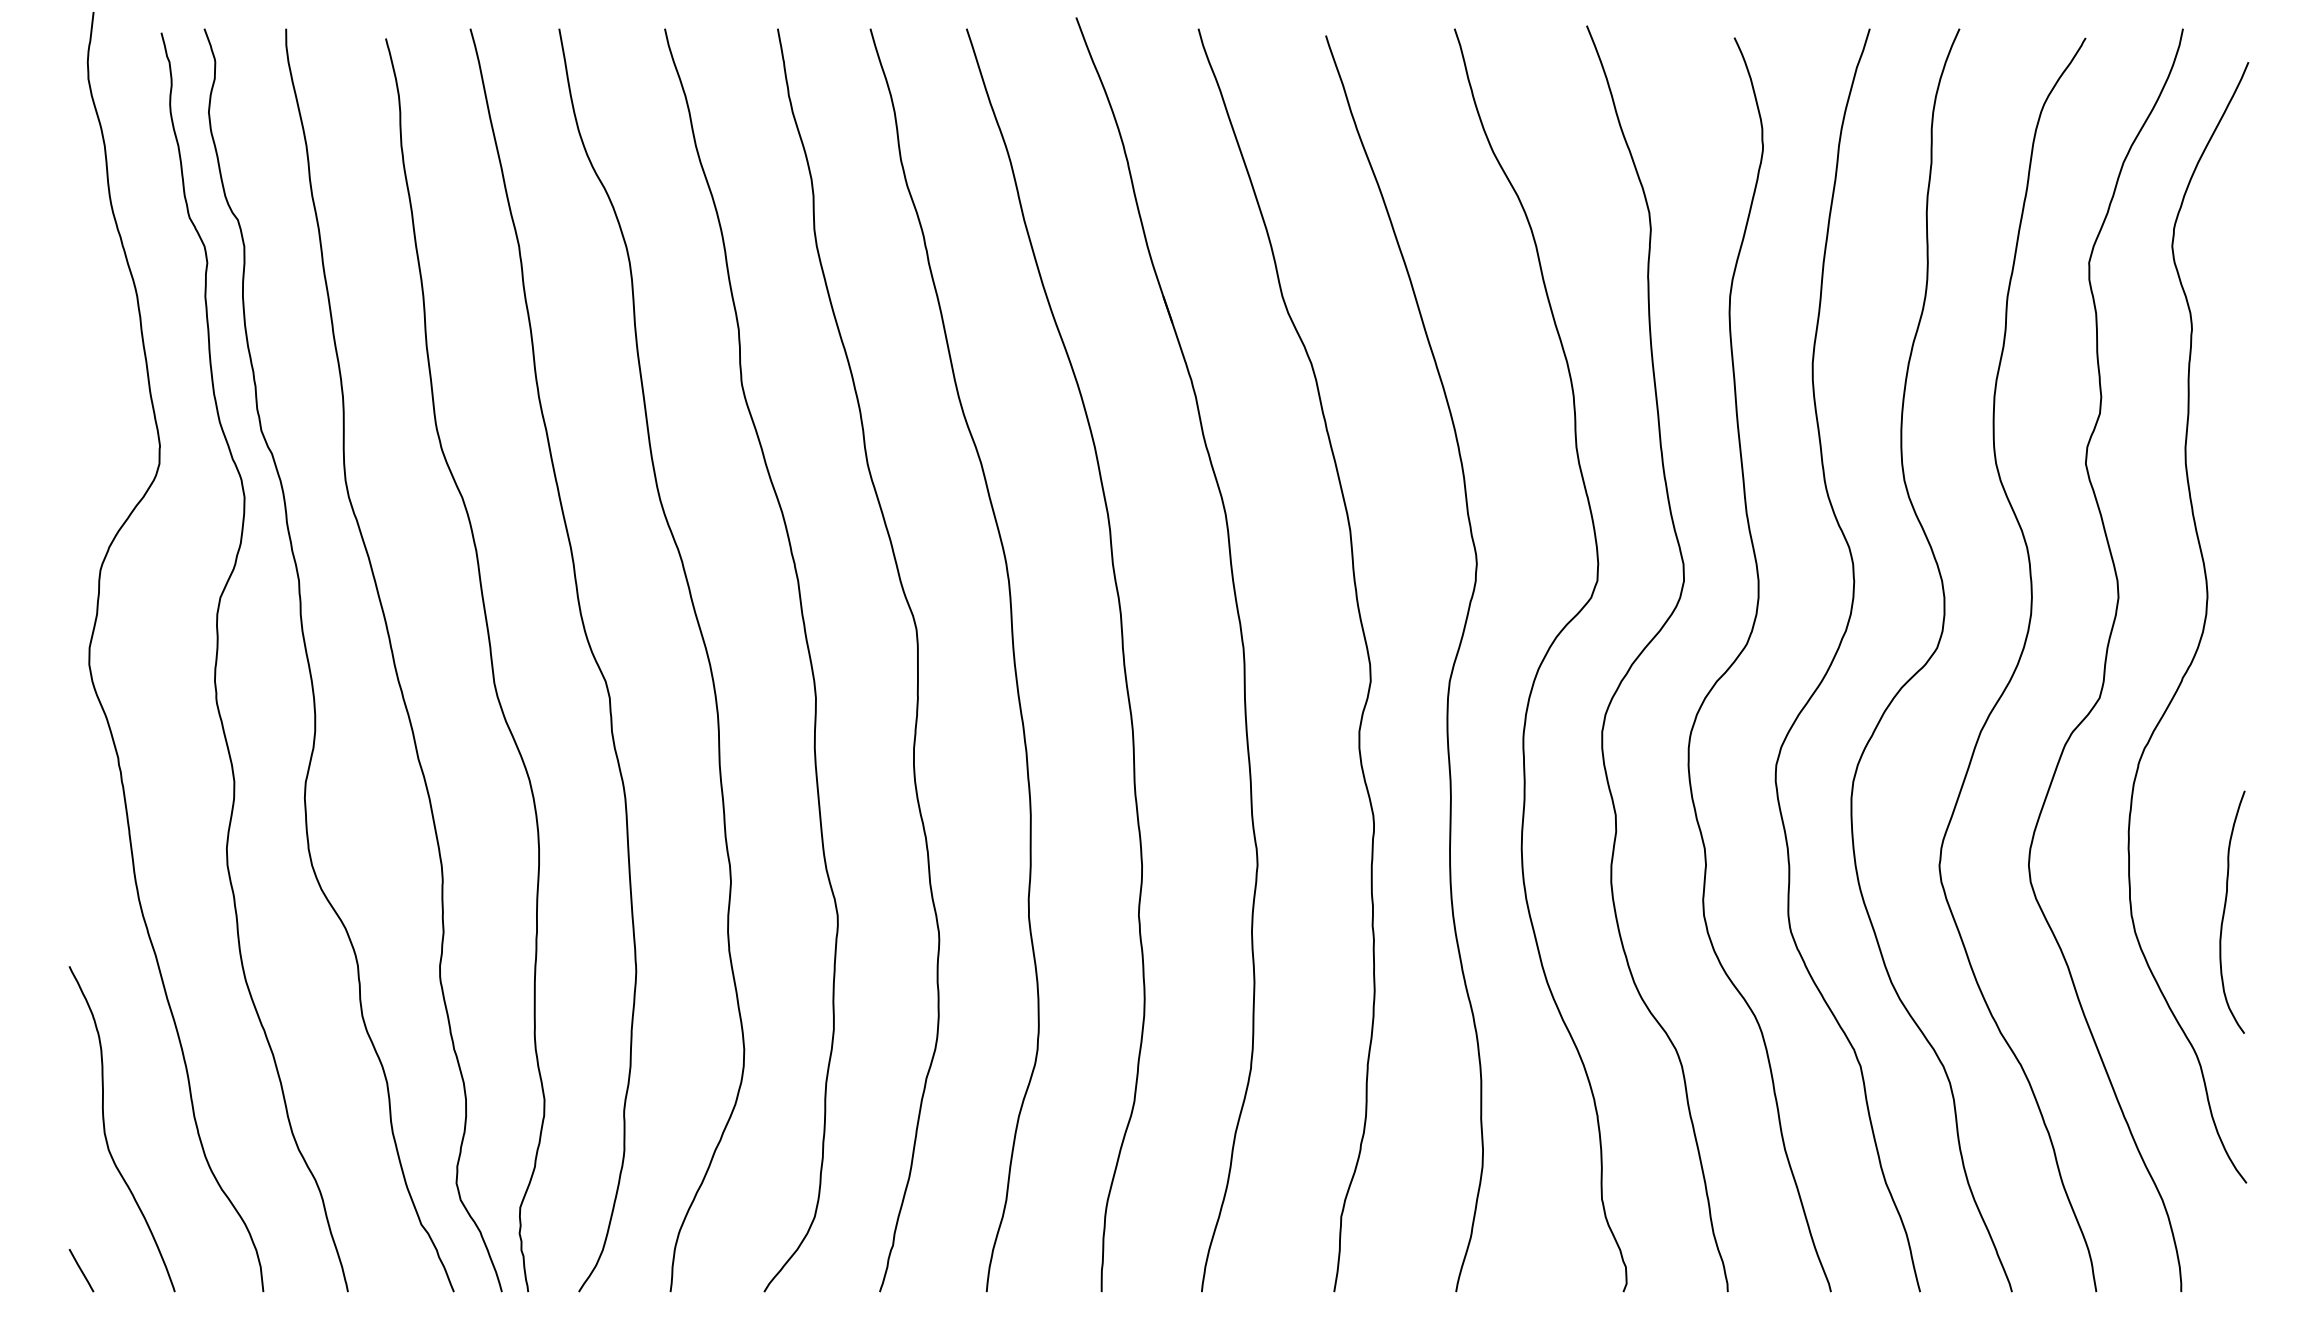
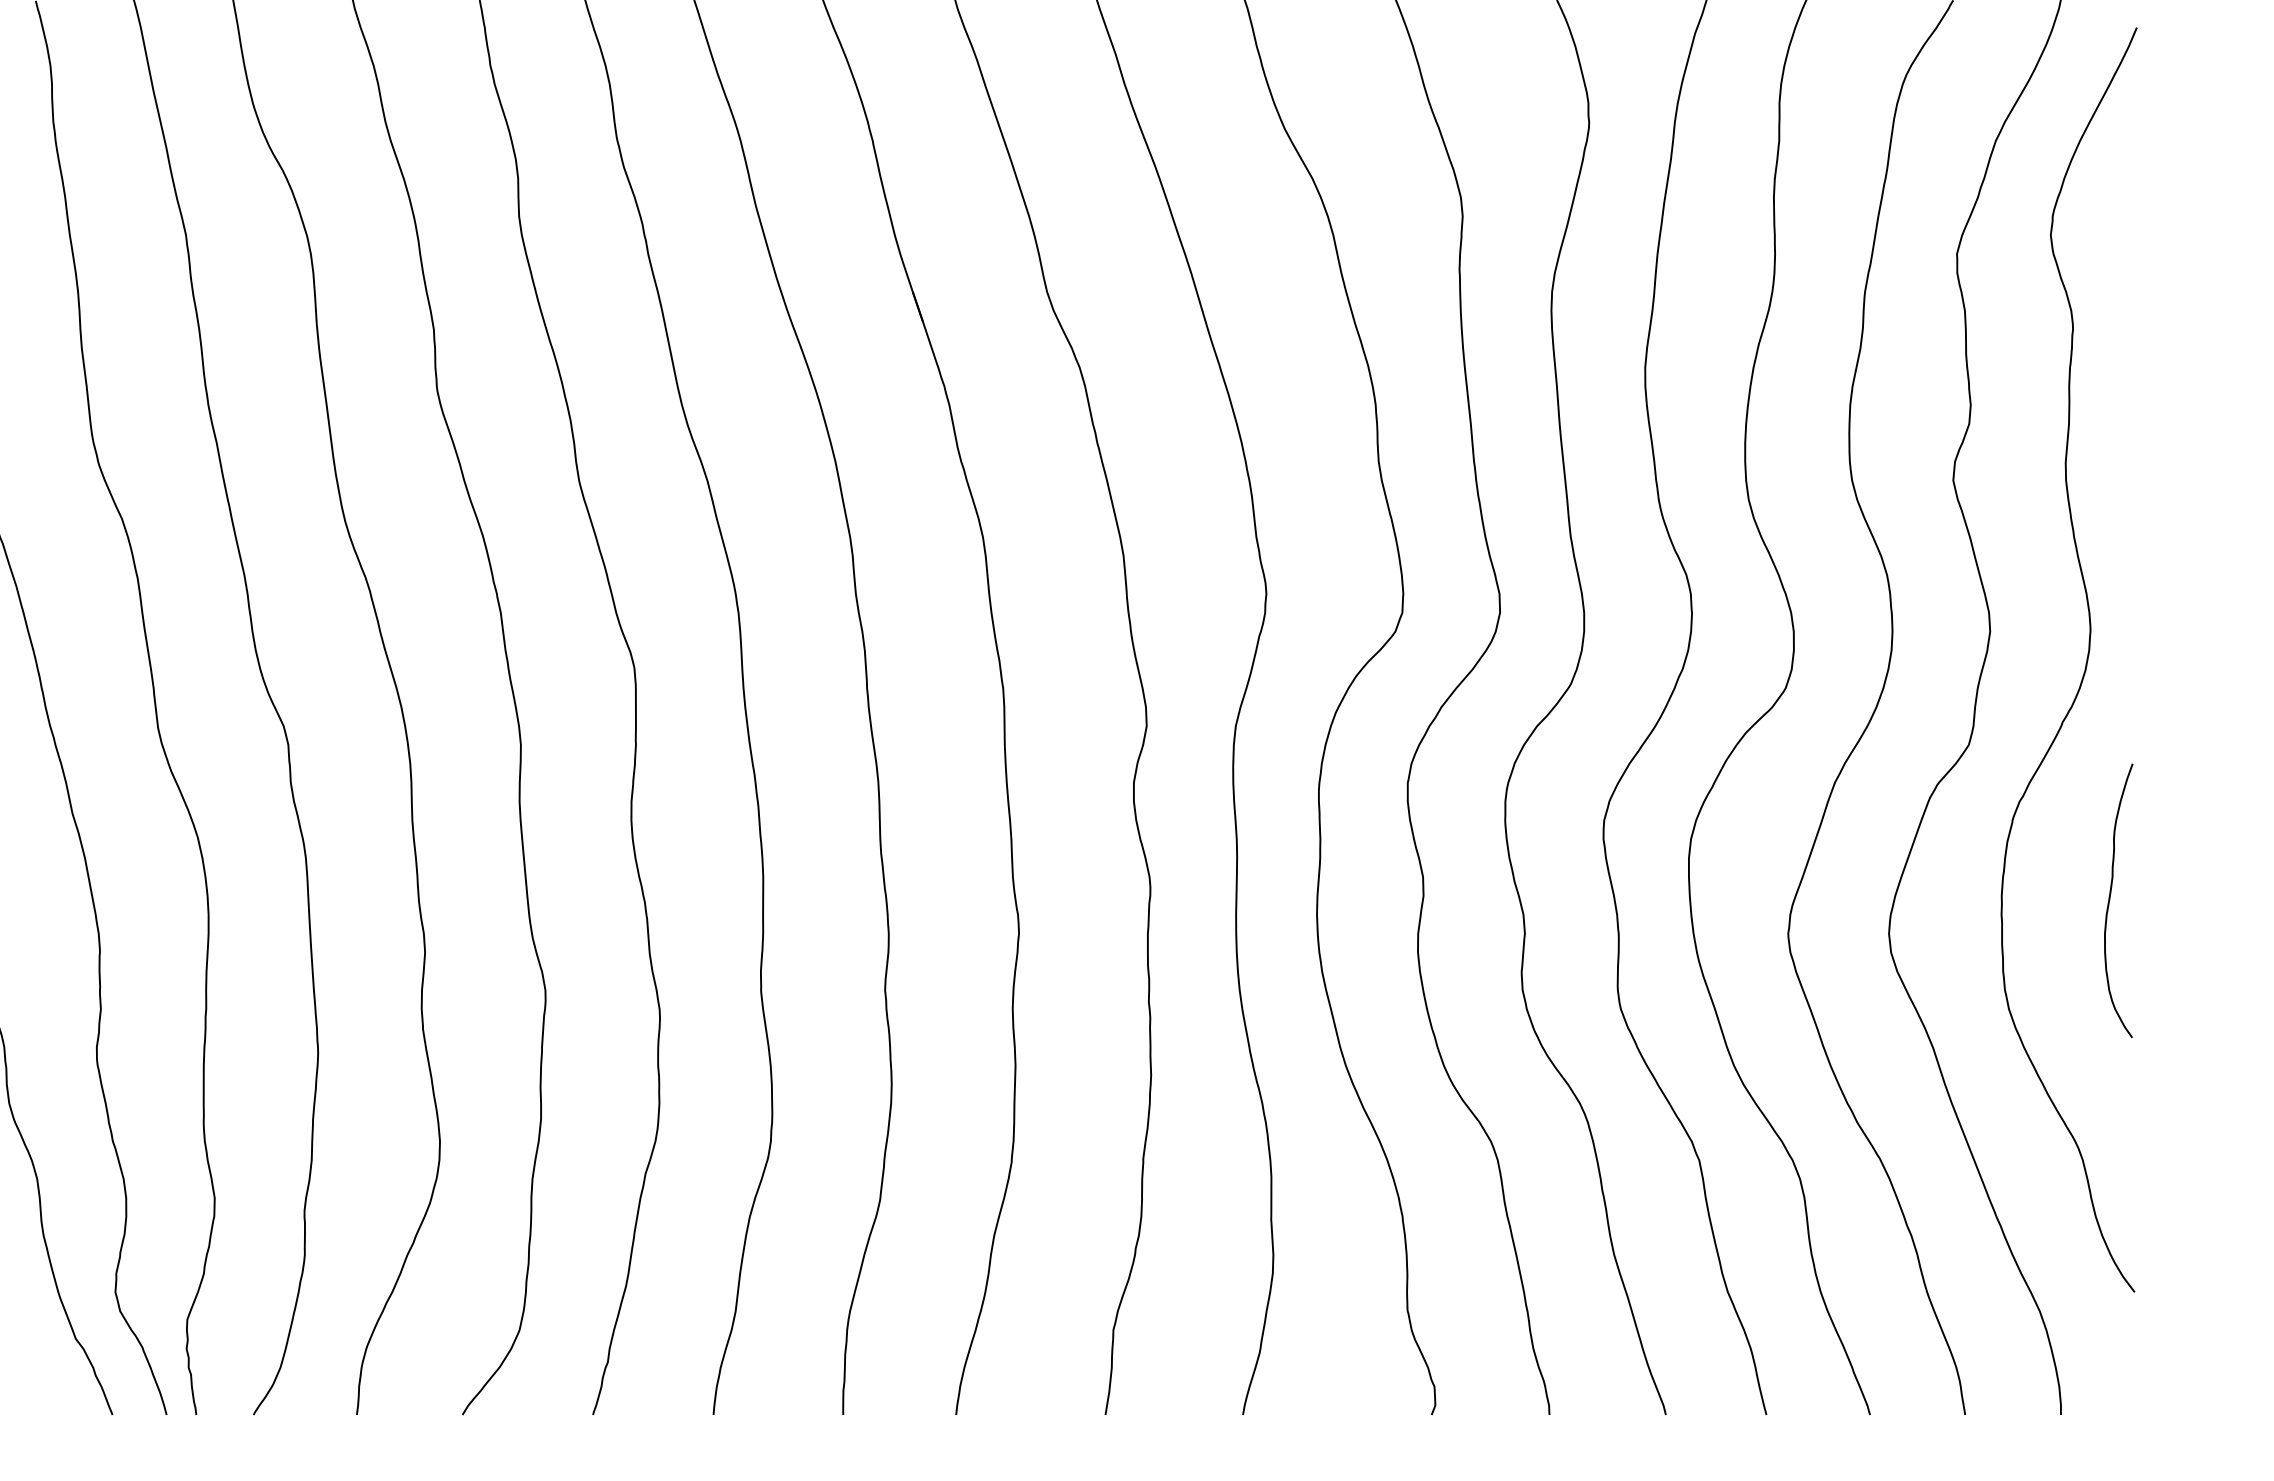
curve: (2225, 910) -> (2110, 898), moved

